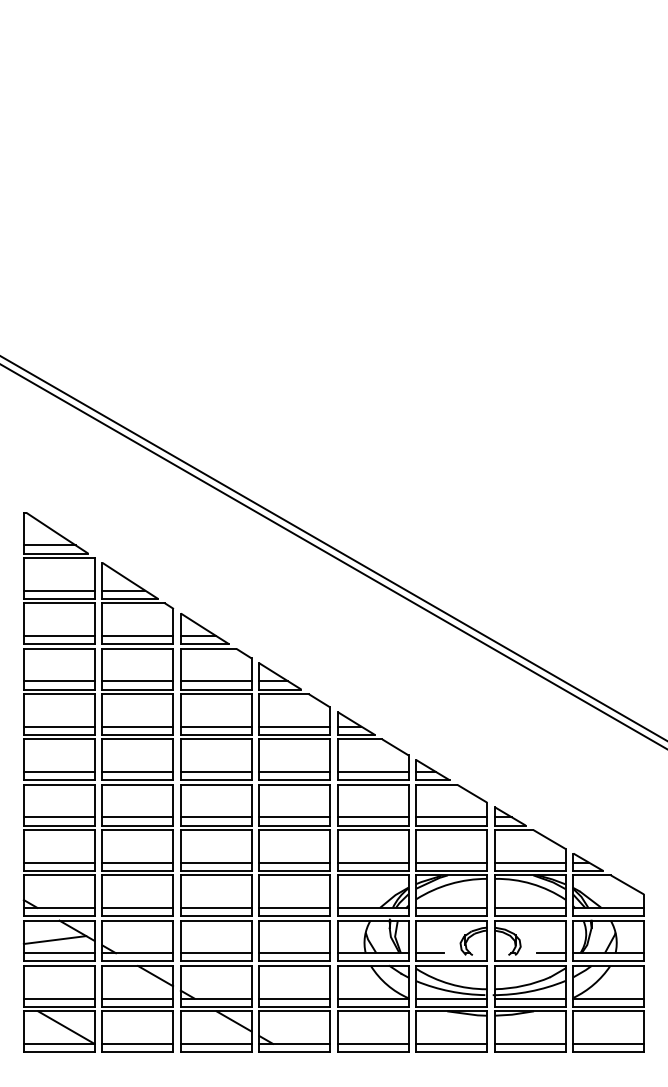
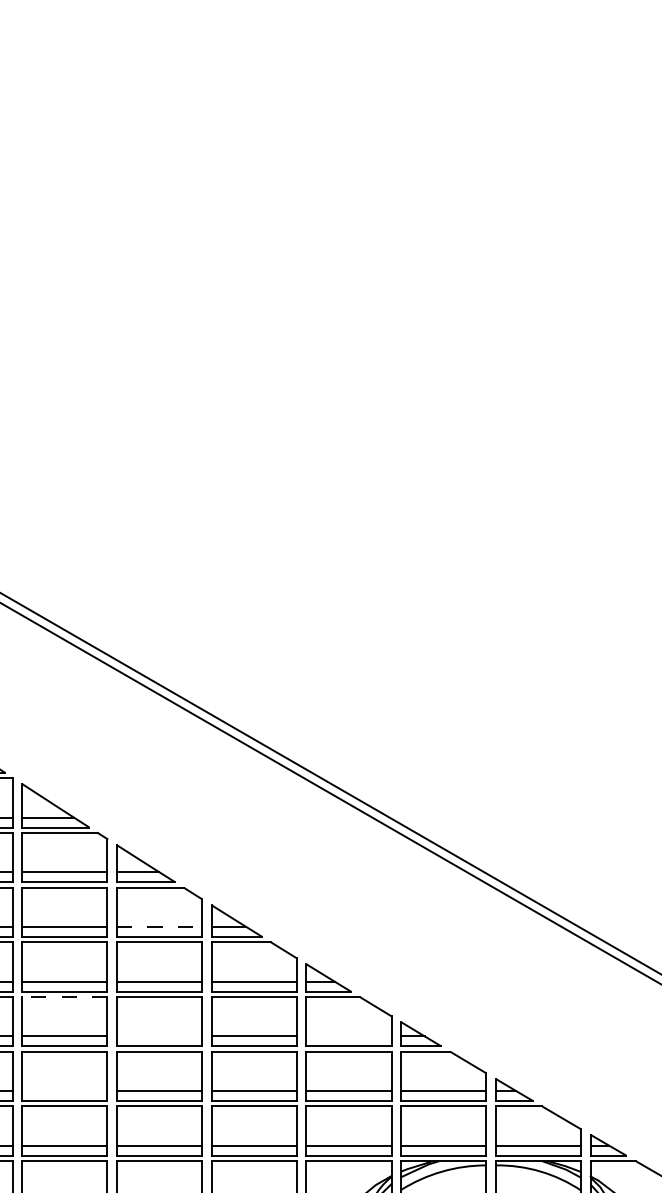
line: (216, 681) -> (159, 927), solid -> dashed
line: (137, 739) -> (64, 997), solid -> dashed
line: (215, 771) -> (158, 1035), removed
line: (372, 771) -> (348, 1035), removed
line: (137, 817) -> (64, 1091), removed

